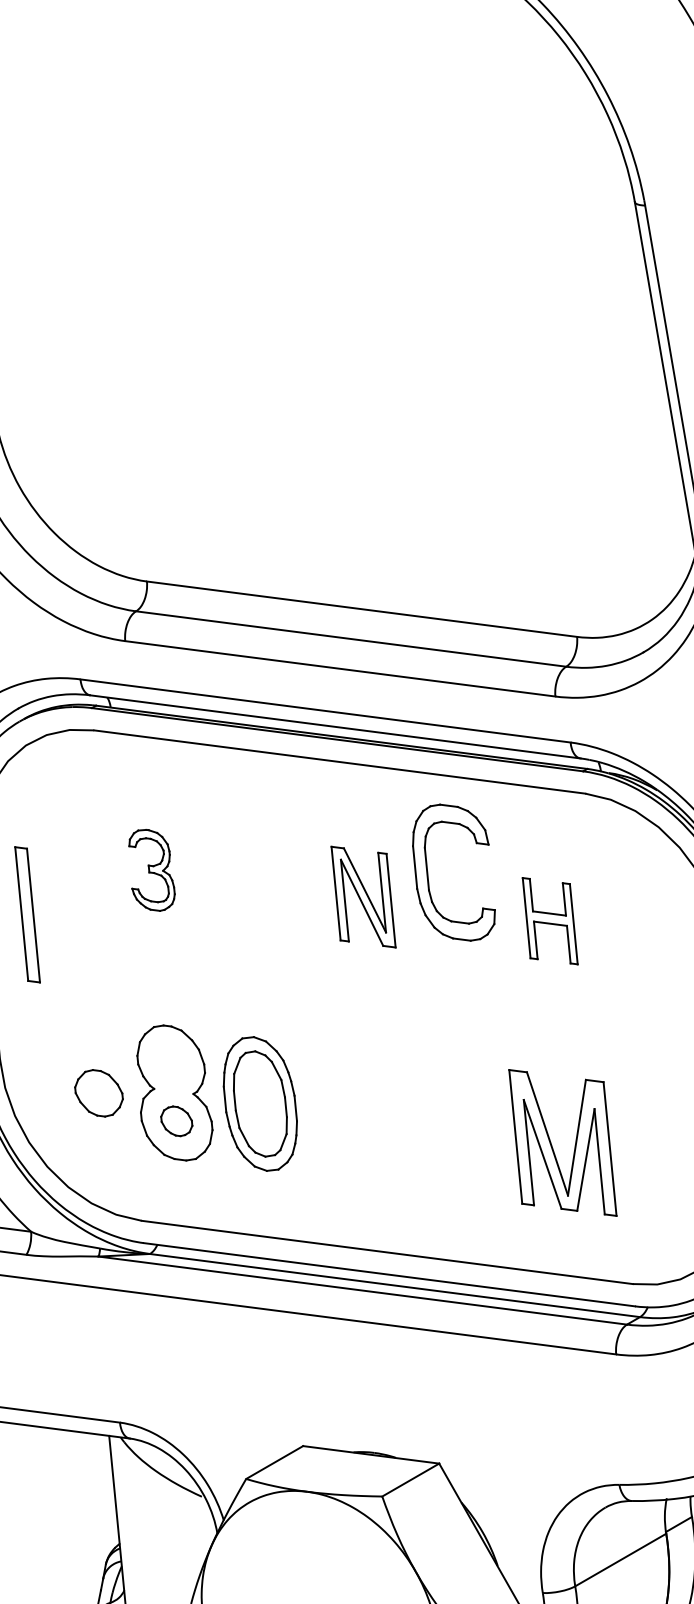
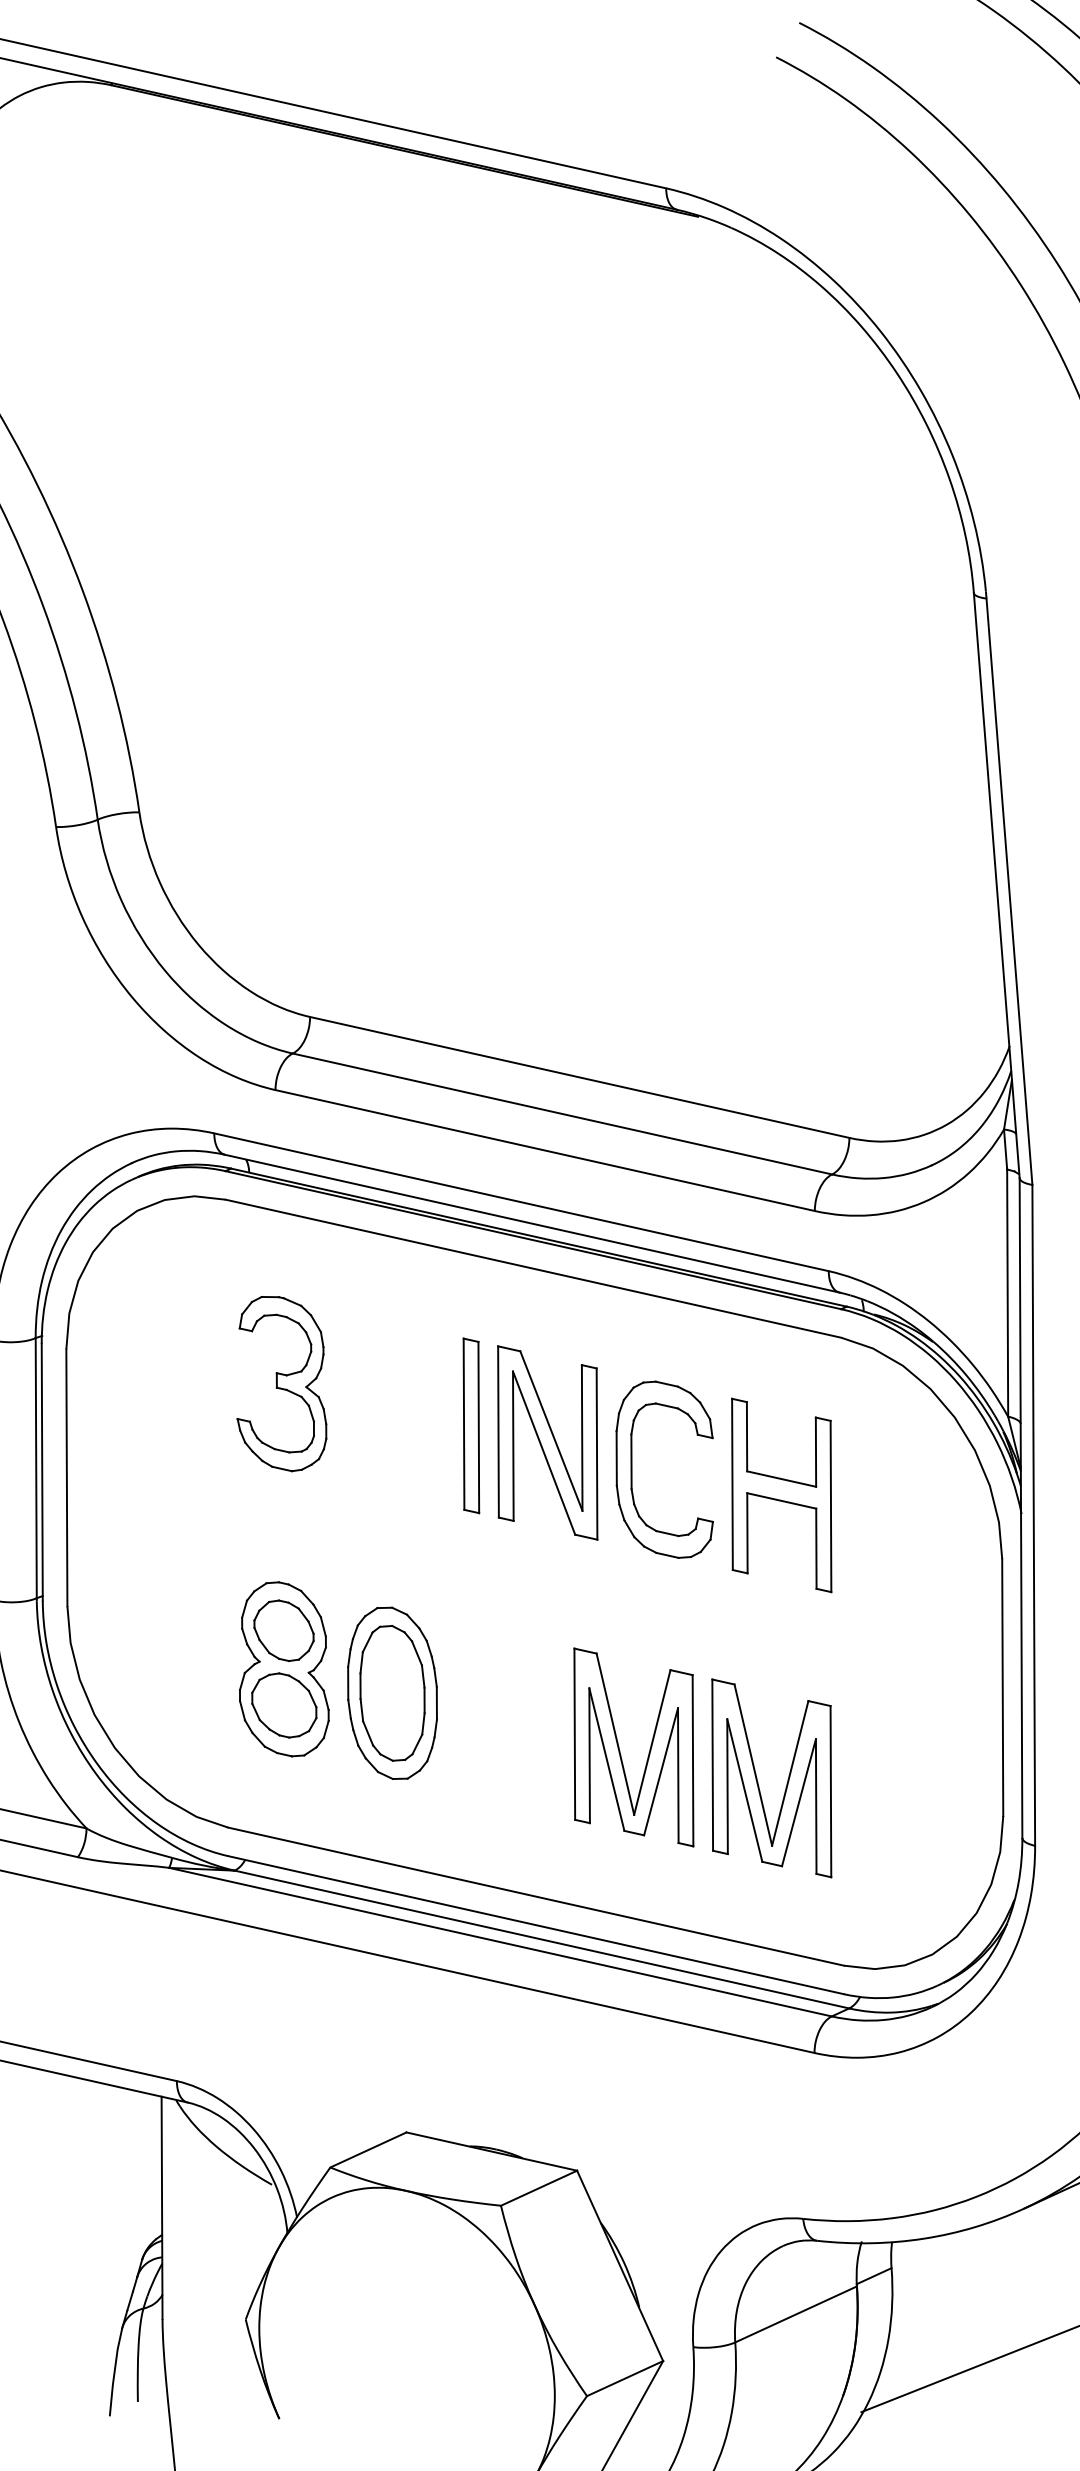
part: (151, 870) -> (281, 1384), size x1.67
part: (428, 874) -> (632, 1469), moved
part: (363, 896) -> (547, 1442), size x1.43
part: (27, 914) -> (471, 1425), moved
part: (549, 921) -> (781, 1495), size x1.67
part: (98, 1093) -> (283, 1630), moved
part: (176, 1121) -> (284, 1705), size x1.67
part: (442, 1132) -> (620, 1750), added

